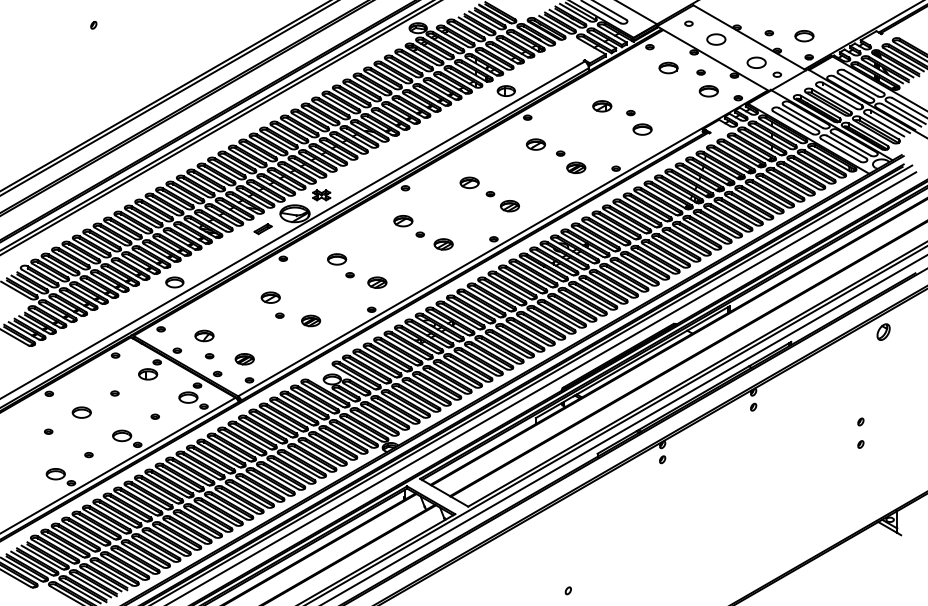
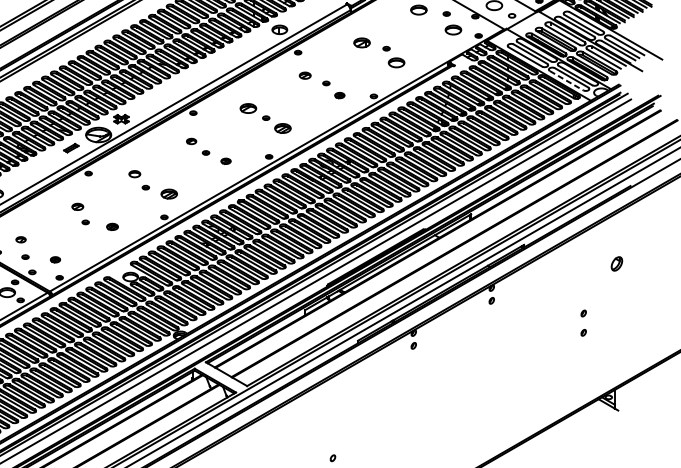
part: (535, 144) -> (304, 75), size x0.7
line: (840, 150) -> (566, 80), solid -> dashed
part: (576, 167) -> (339, 95), size x0.6
part: (403, 221) -> (191, 141), size x0.6
part: (443, 244) -> (225, 161), size x0.6
part: (337, 259) -> (135, 174), size x0.7
part: (270, 297) -> (77, 206), size x0.7
part: (311, 320) -> (112, 226), size x0.7
part: (883, 331) -> (616, 263), moved
part: (204, 335) -> (21, 239), size x0.6
part: (244, 359) -> (55, 259), size x0.6

